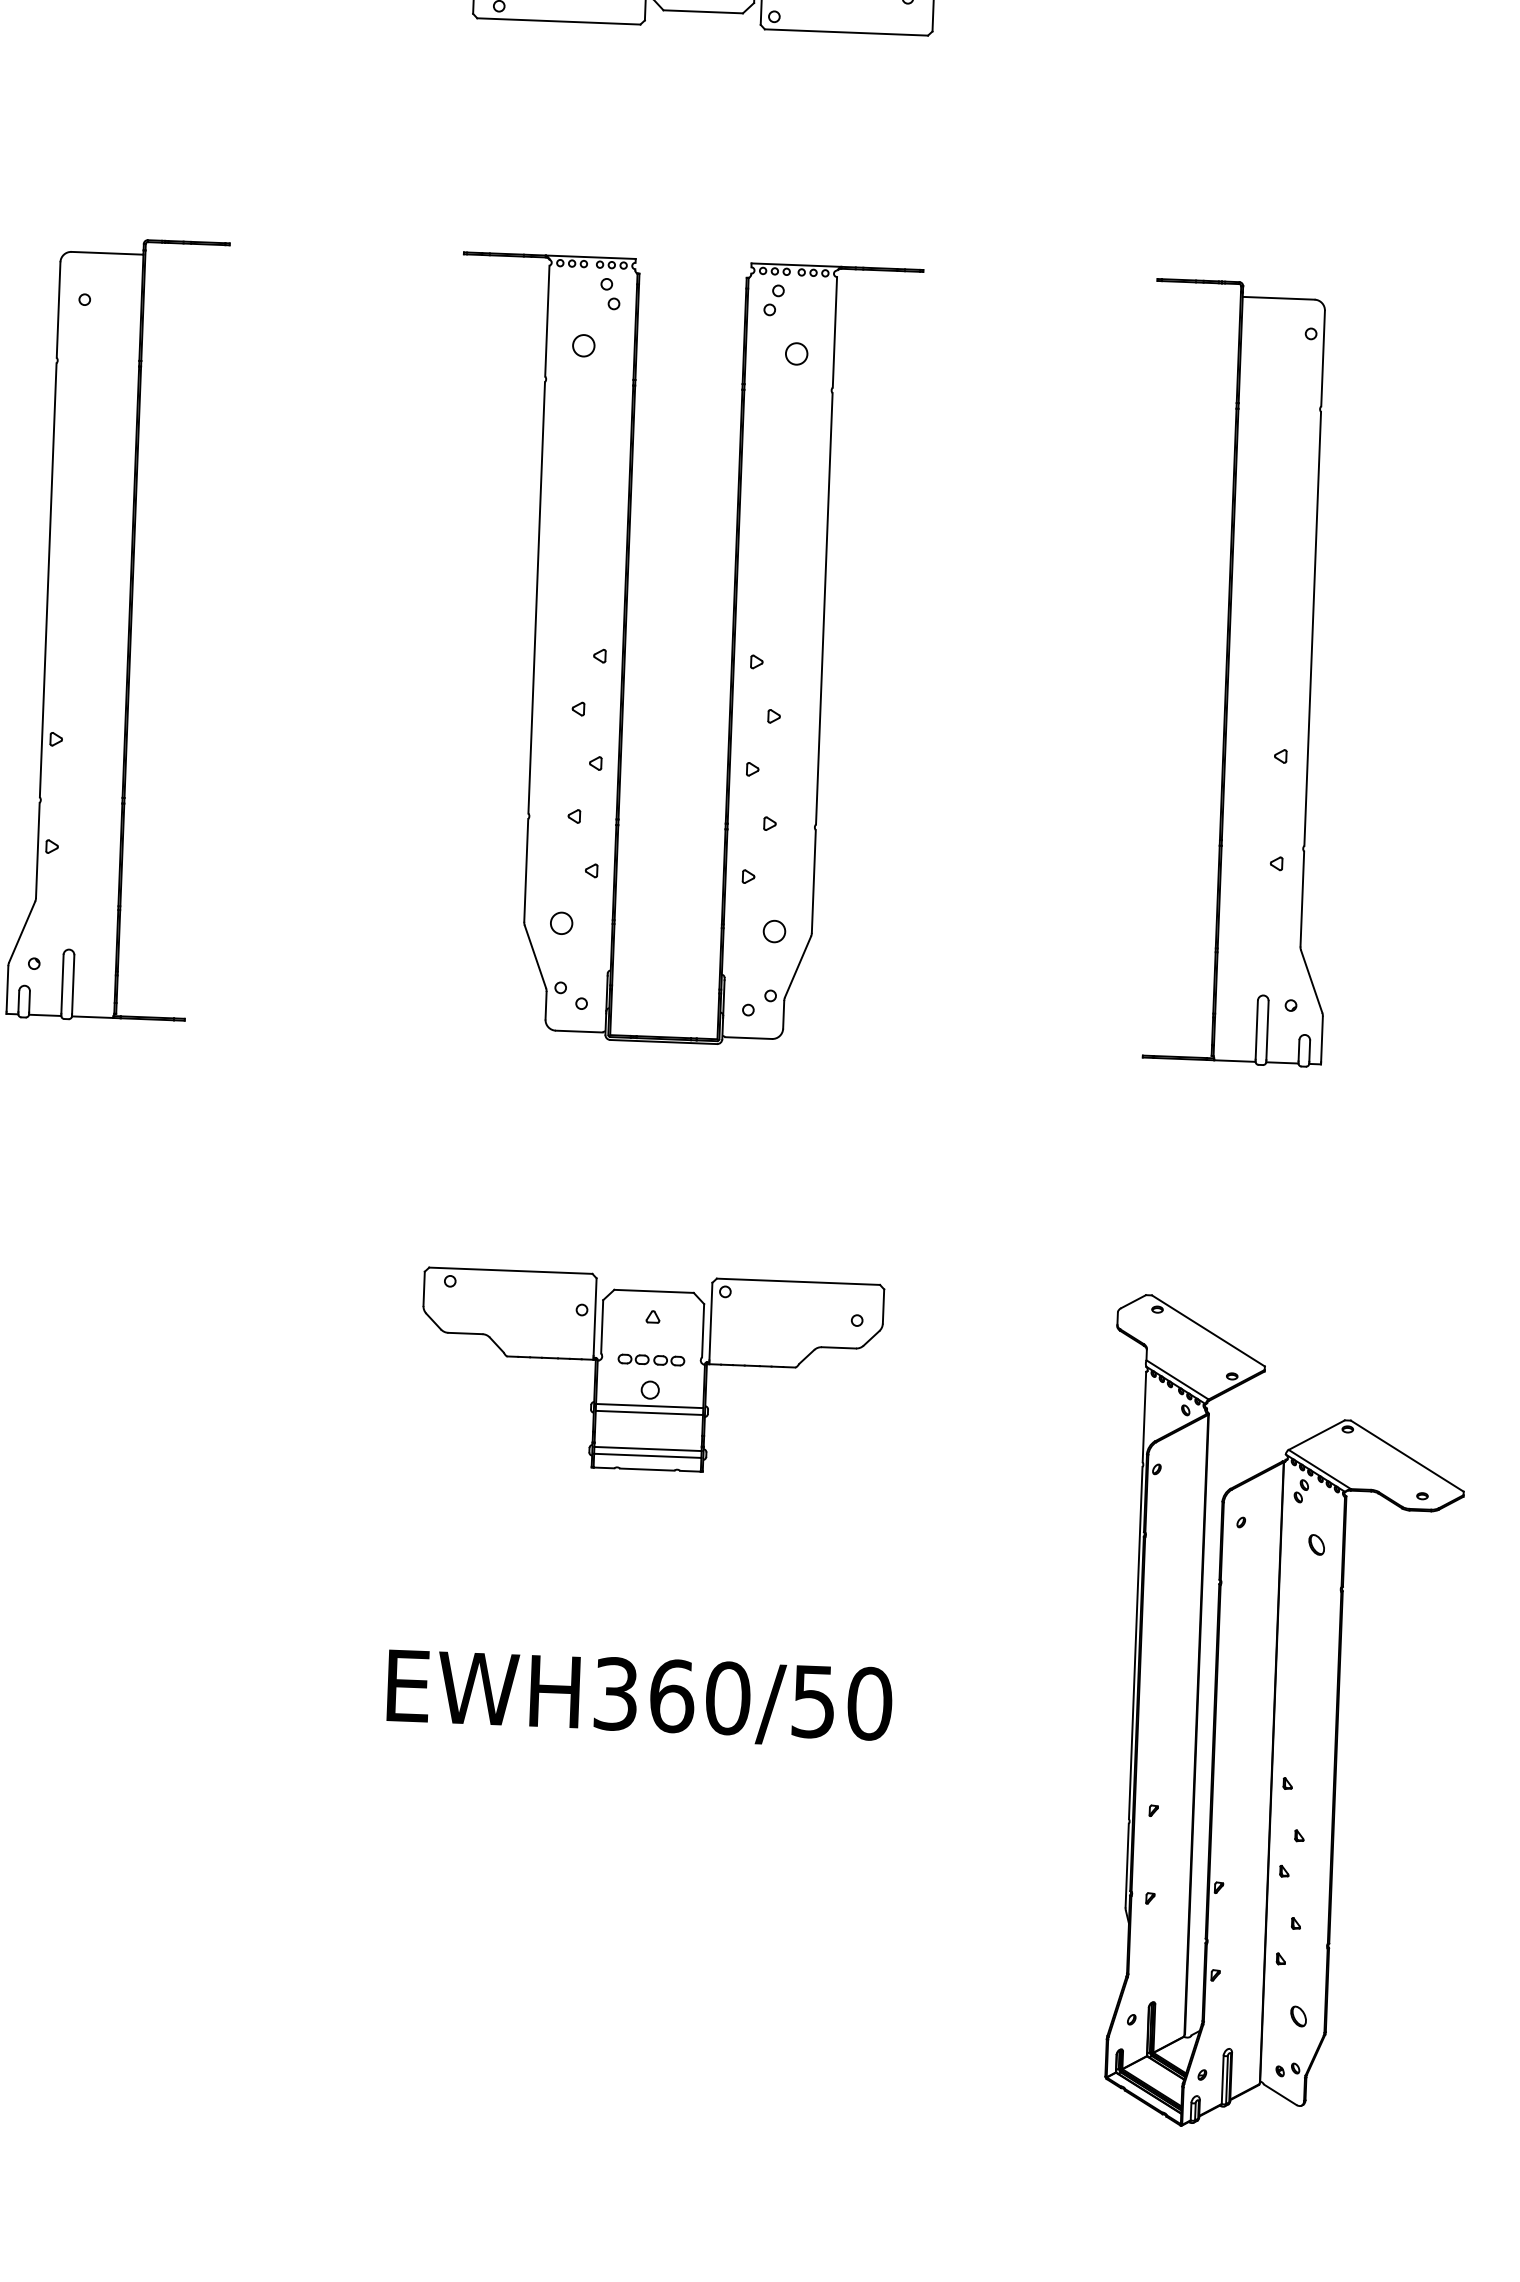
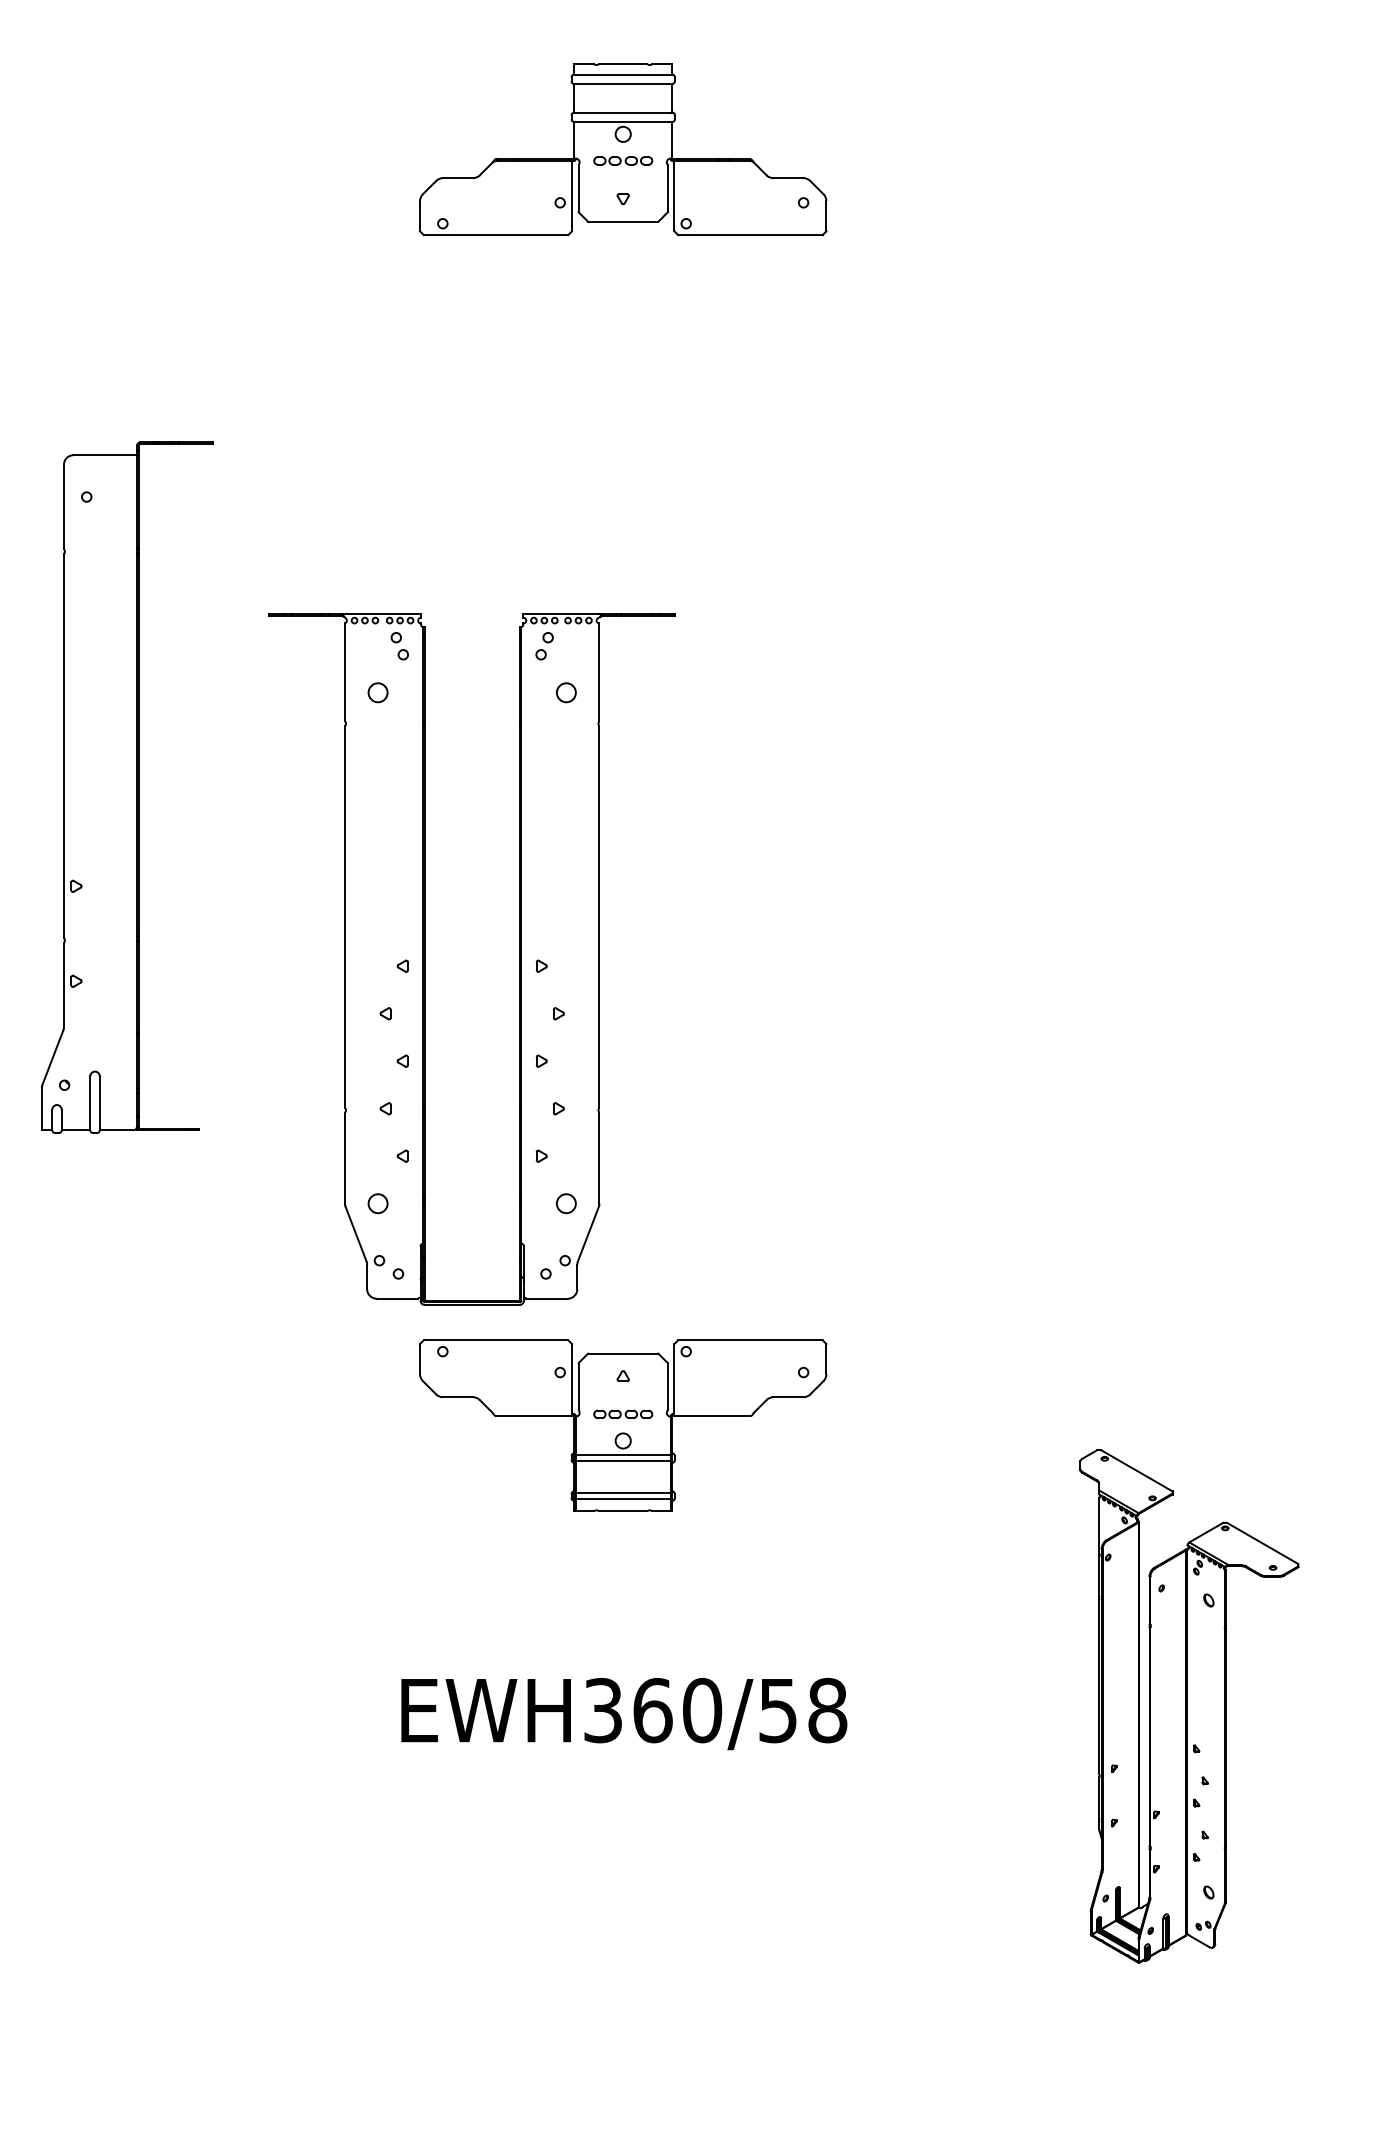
part: (625, 649) -> (425, 959), moved
part: (1239, 672) -> (1119, 787), removed
text: (869, 1703) -> (827, 1710), EWH360/50 -> EWH360/58
part: (1278, 1714) -> (1189, 1706), size x0.7

